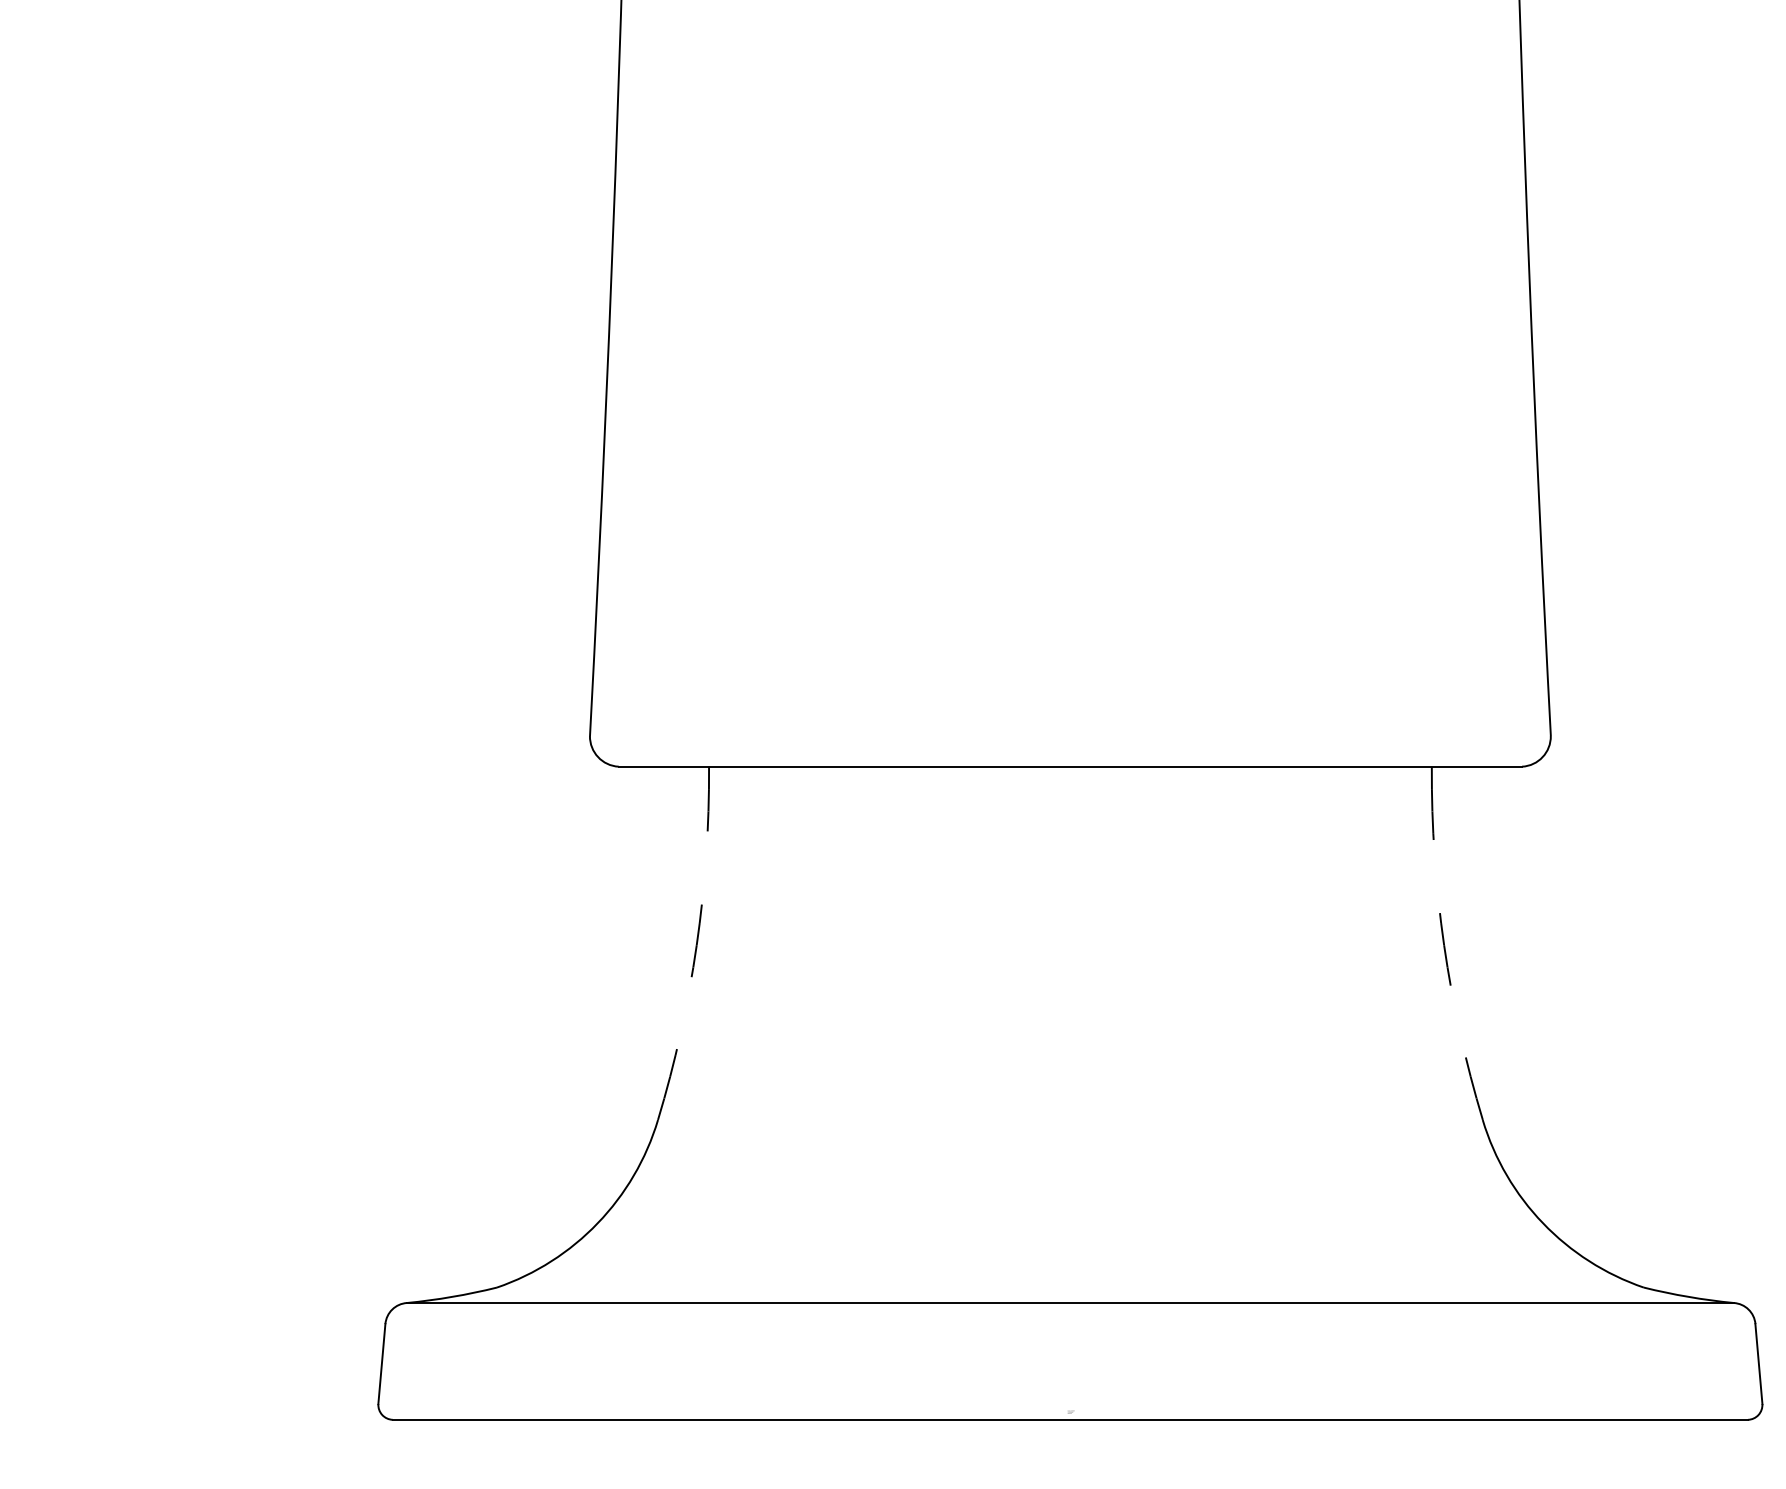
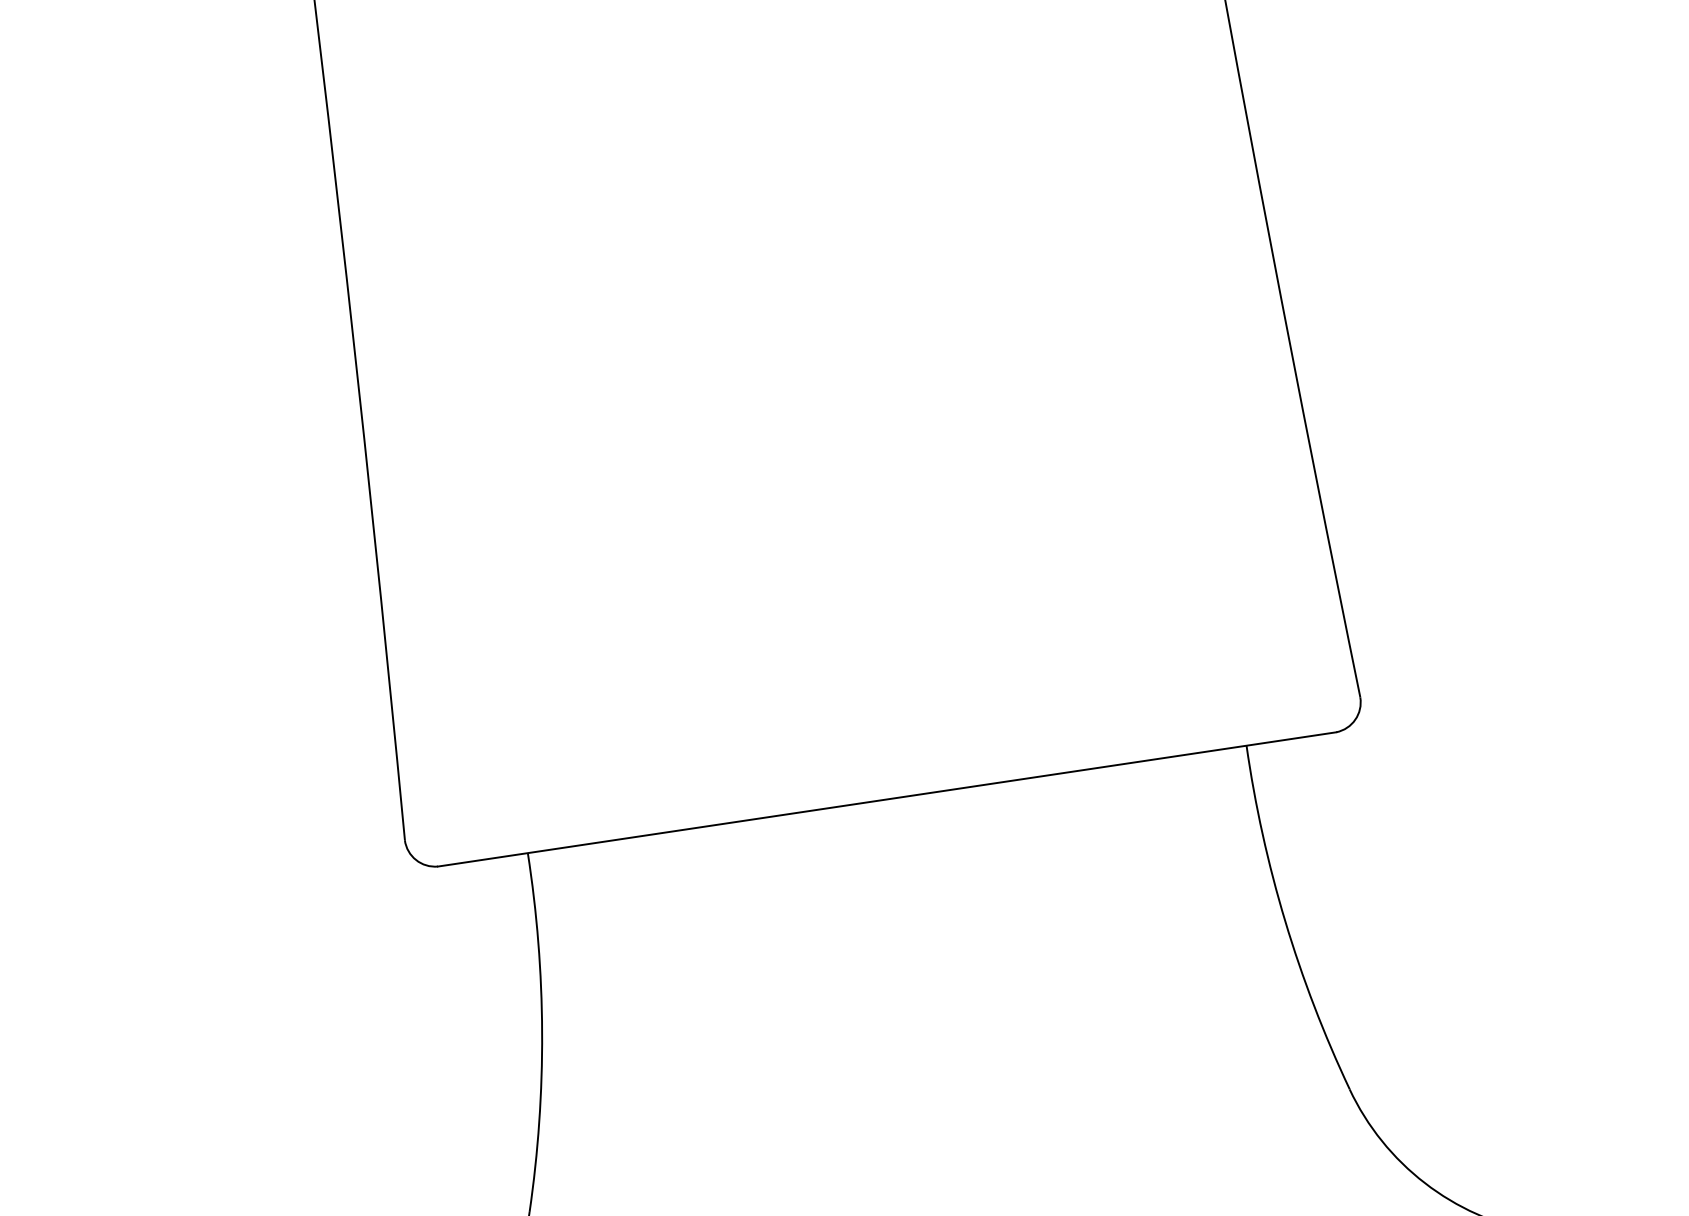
arc: (696, 945) -> (541, 1032), dashed -> solid
arc: (1444, 945) -> (1285, 921), dashed -> solid

